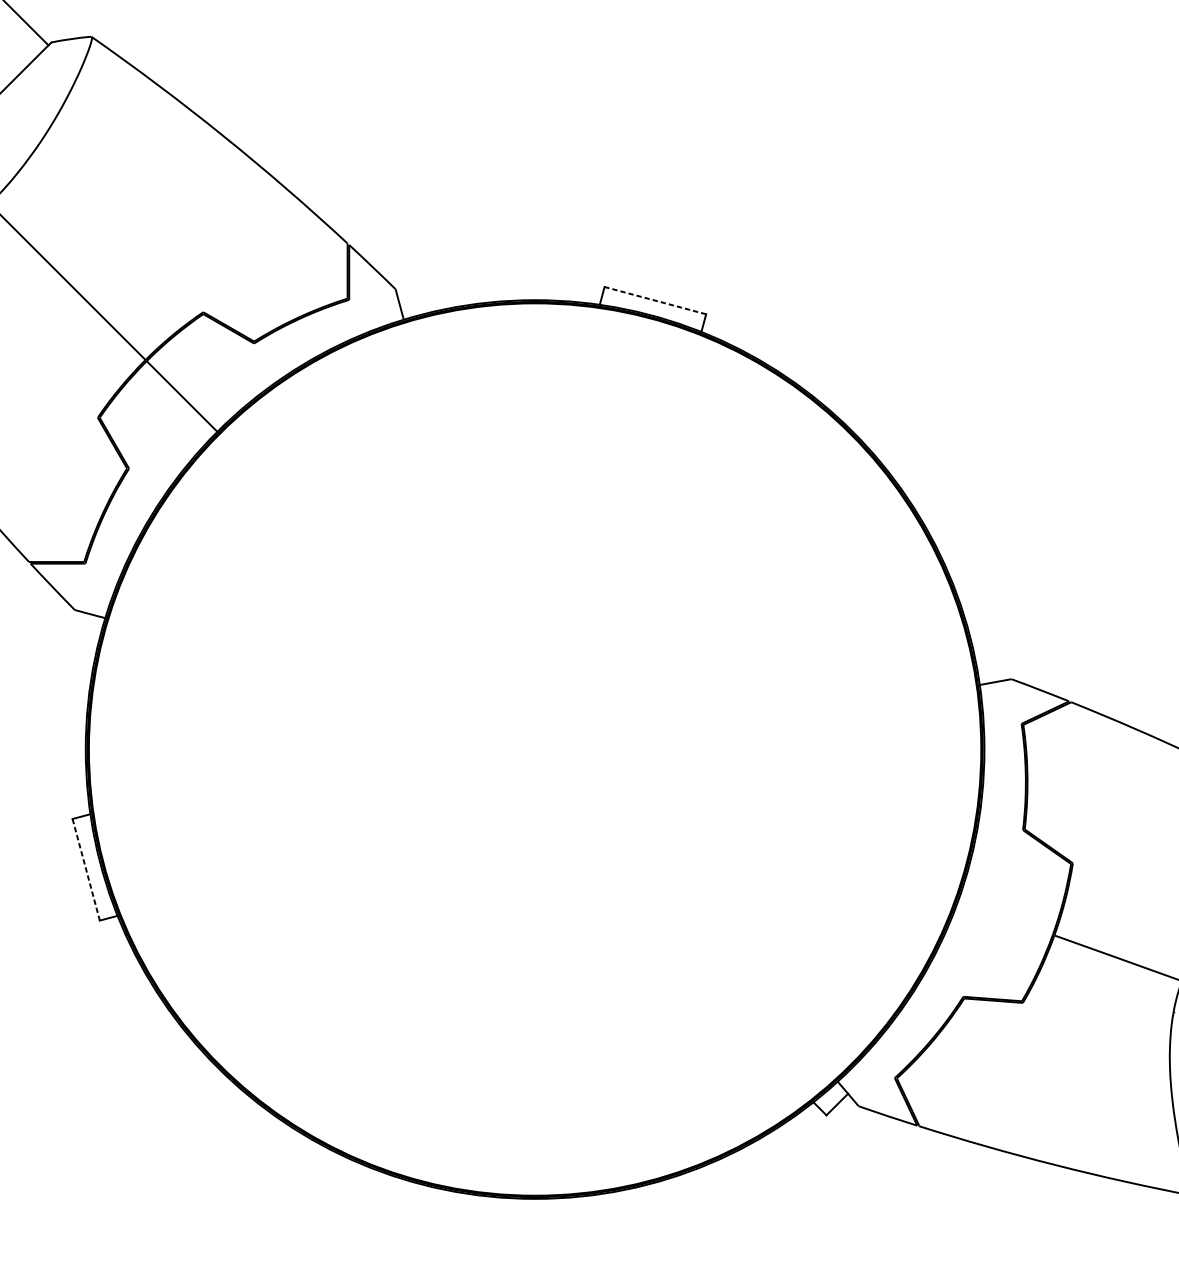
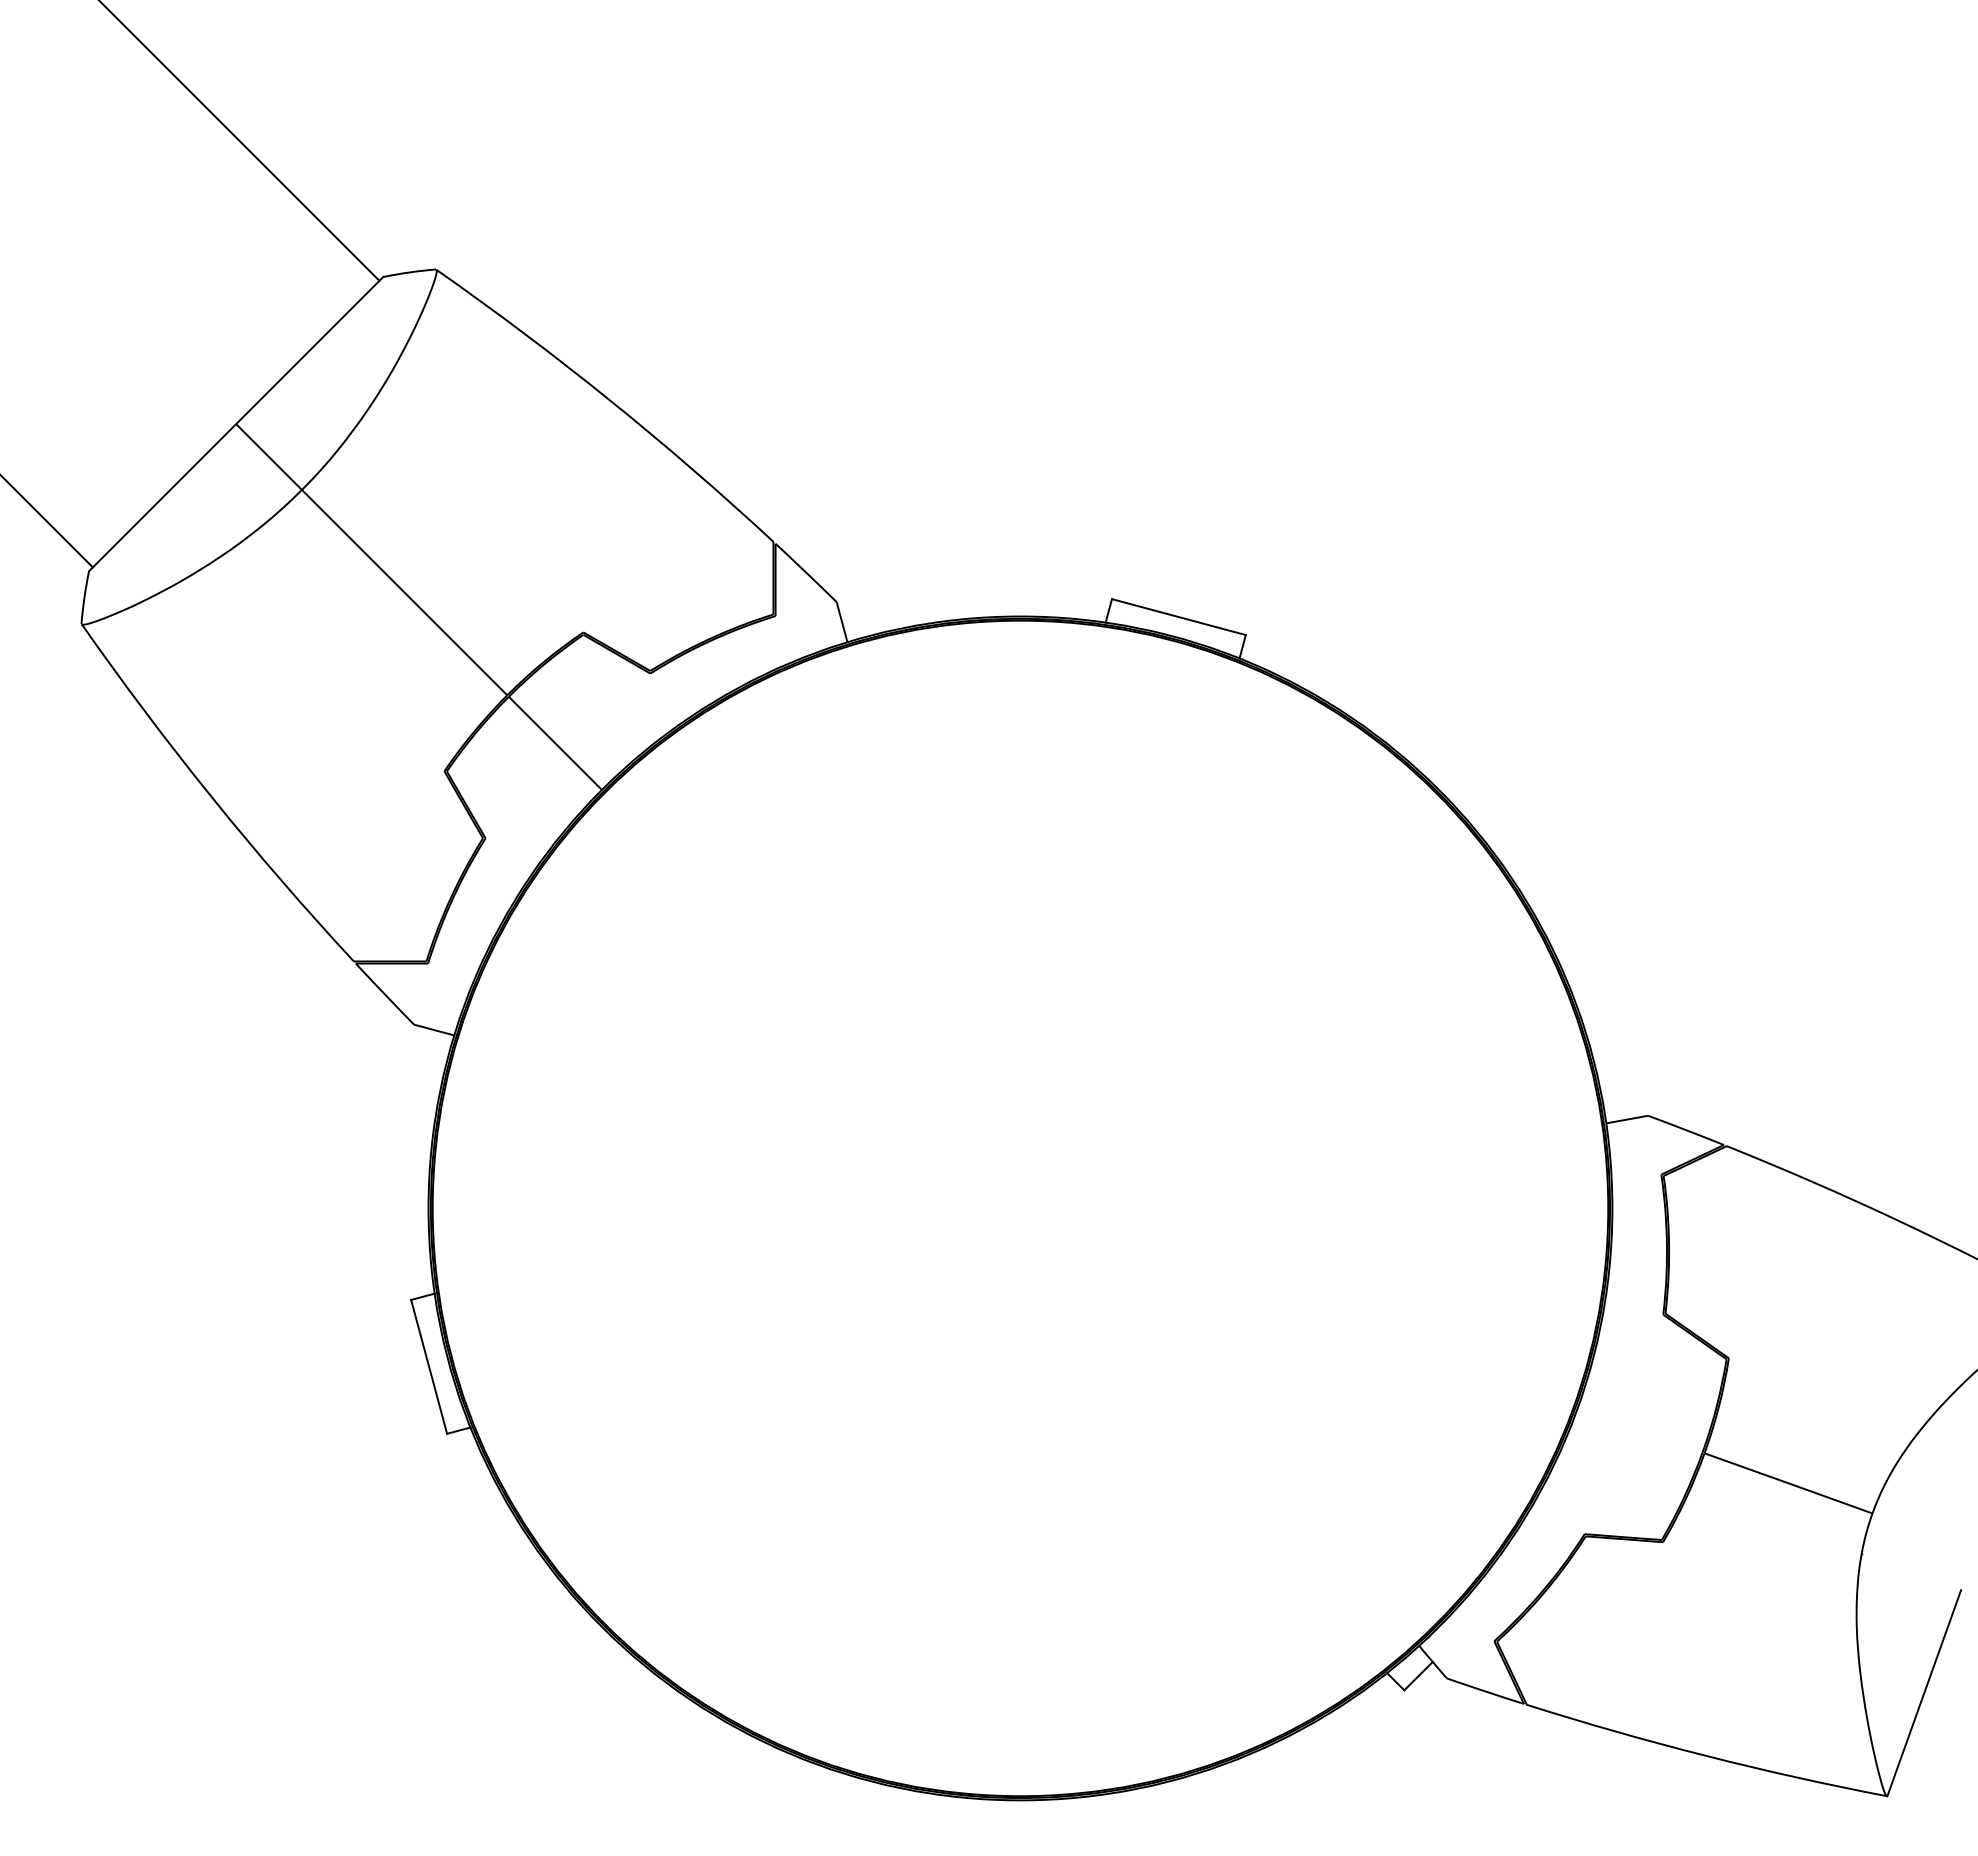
line: (655, 300) -> (1178, 616), dashed -> solid
line: (86, 870) -> (429, 1367), dashed -> solid

